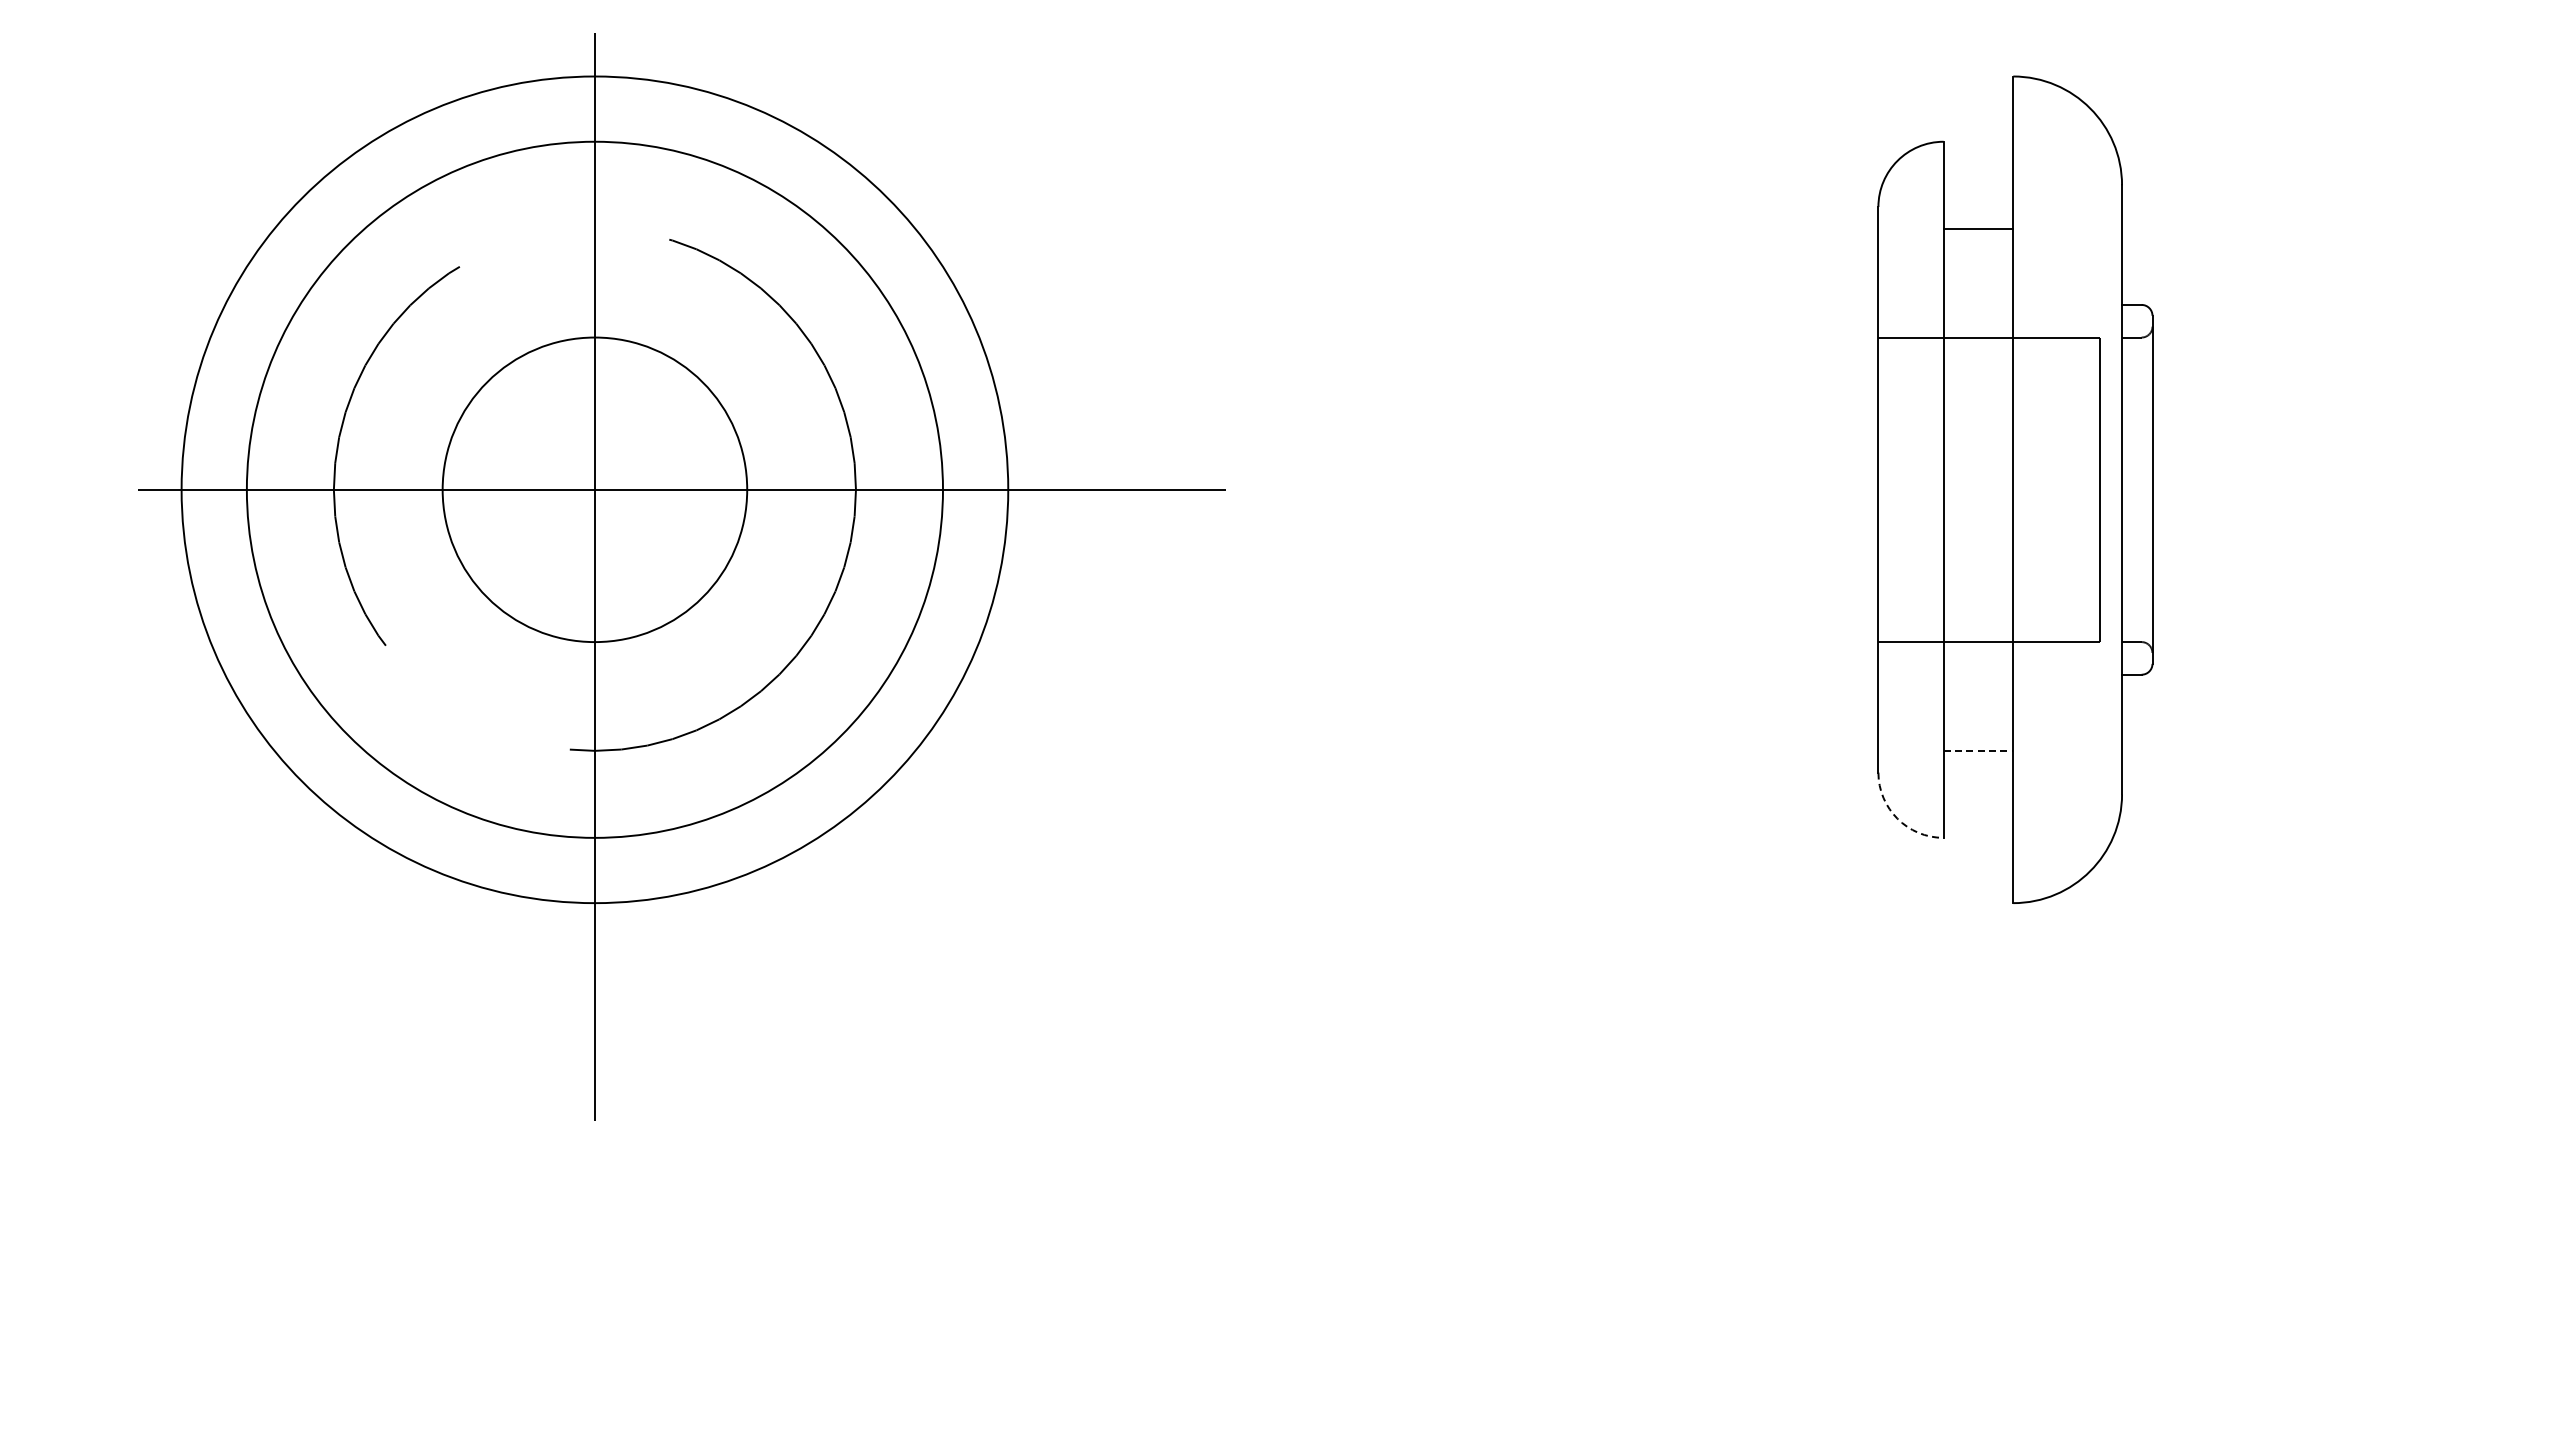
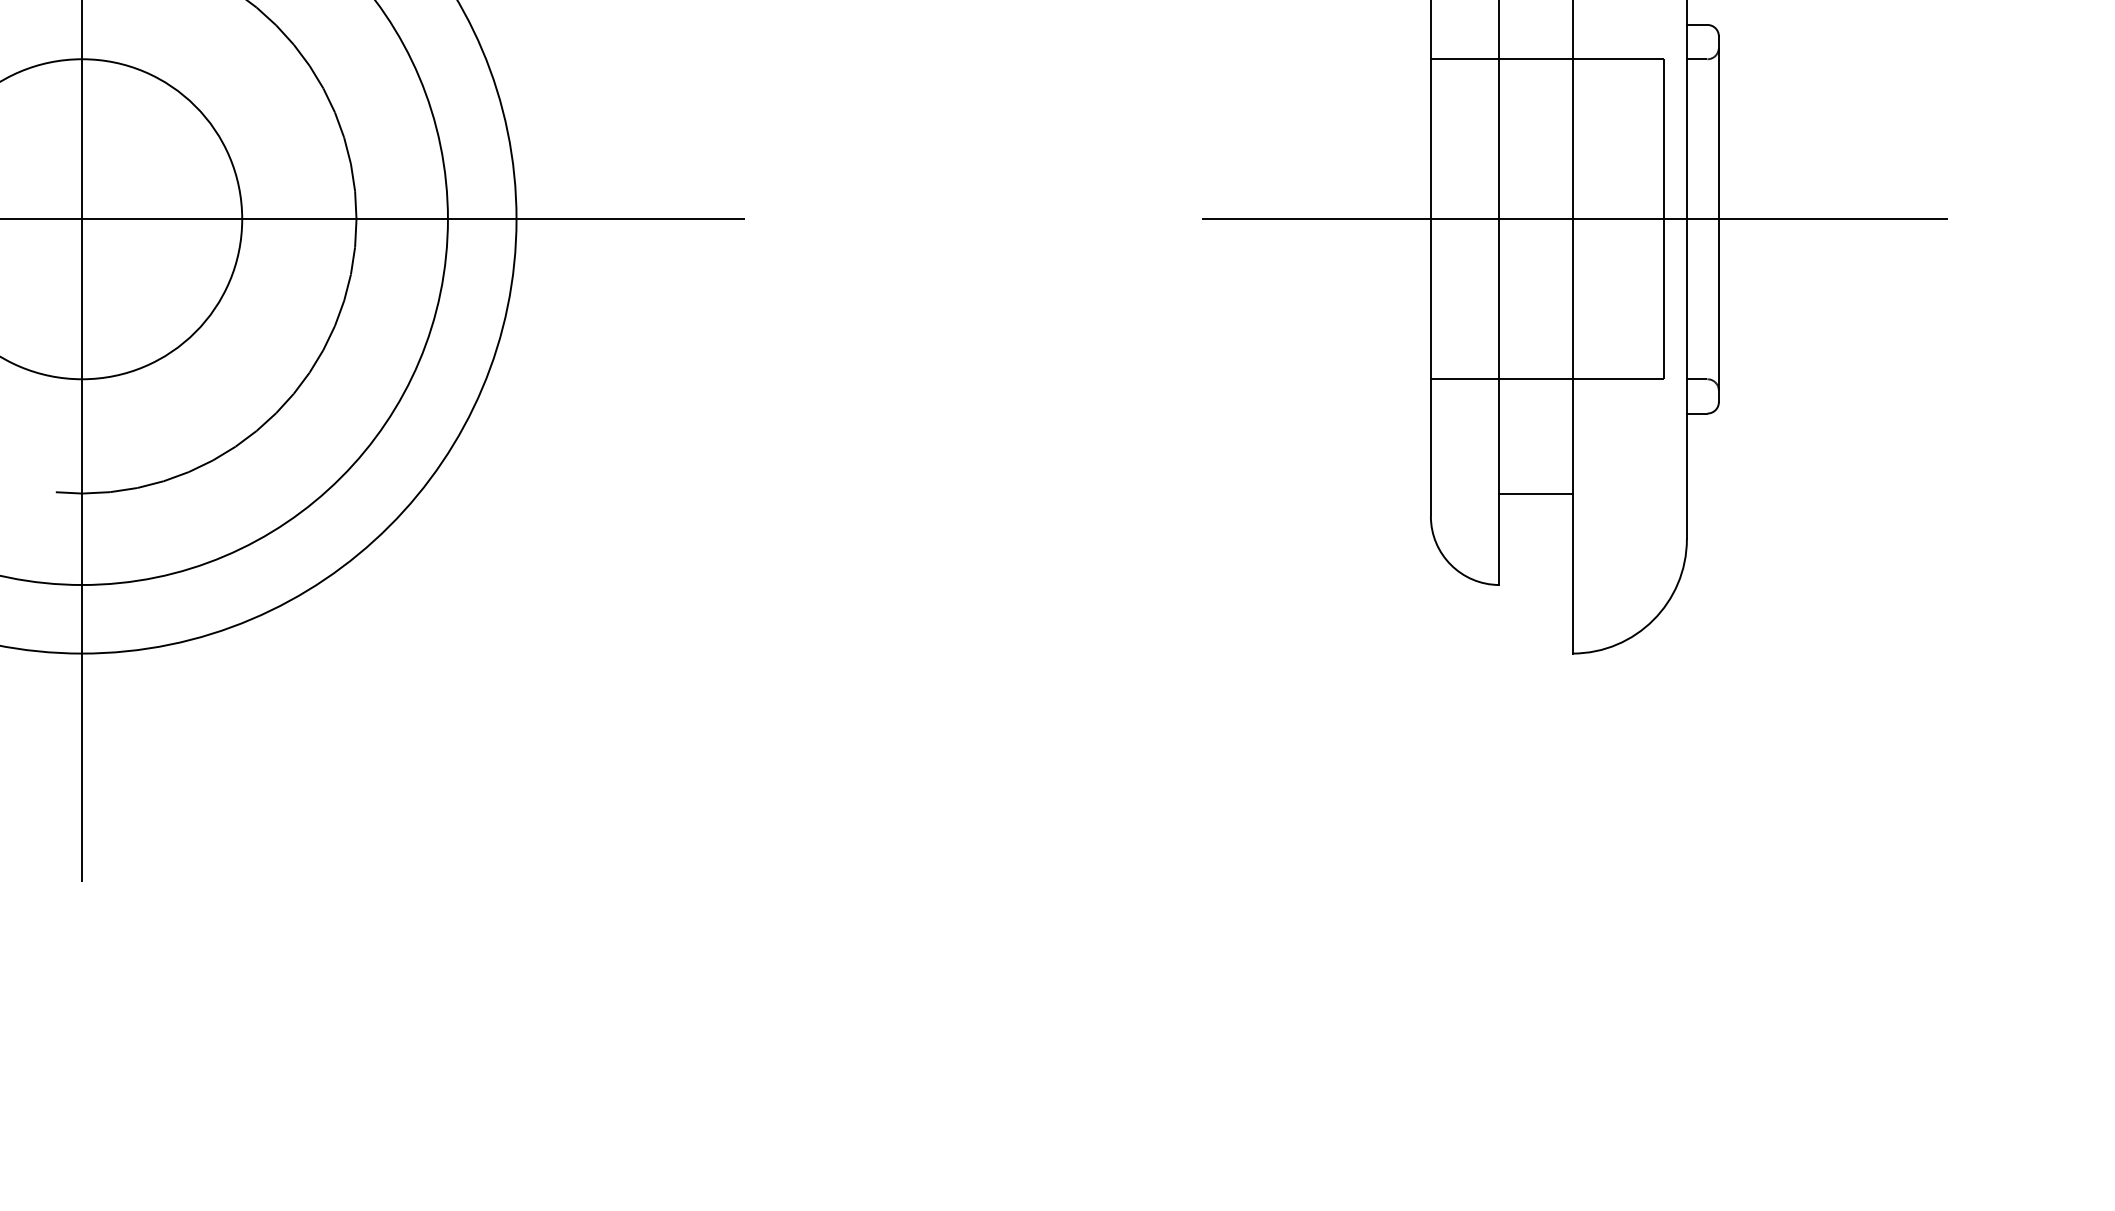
line: (2015, 489) -> (1574, 218), added
line: (1978, 750) -> (1536, 493), dashed -> solid
arc: (1897, 818) -> (1450, 564), dashed -> solid

